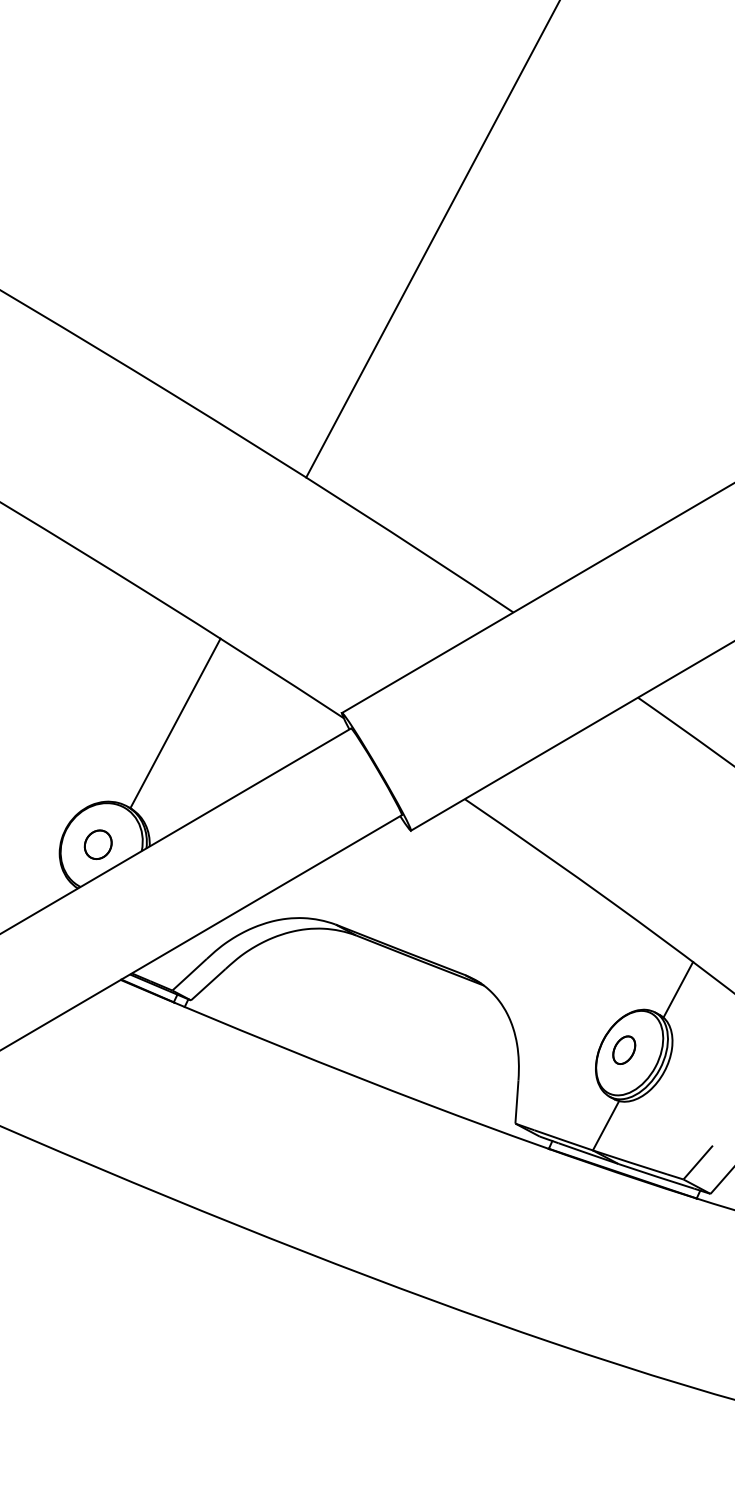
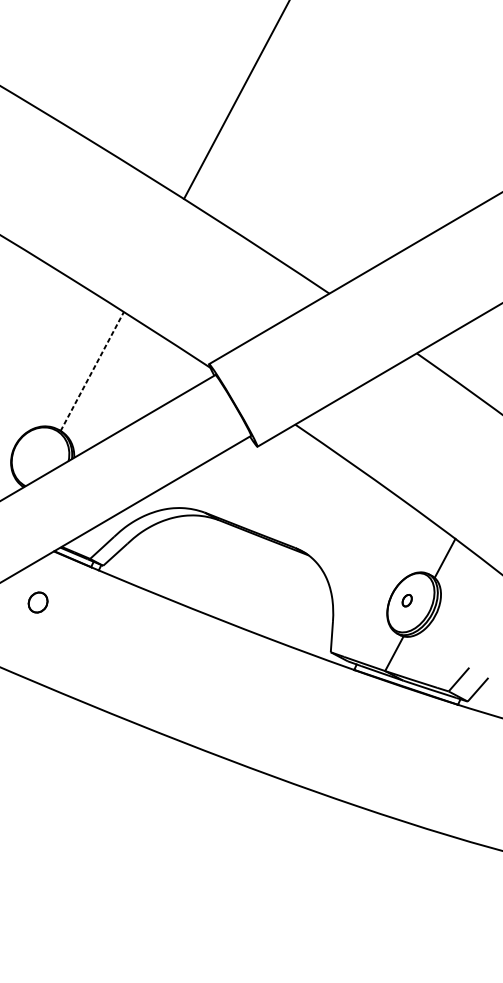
line: (175, 723) -> (92, 371), solid -> dashed
part: (97, 844) -> (37, 602), moved
part: (624, 1049) -> (407, 600), size x0.6

